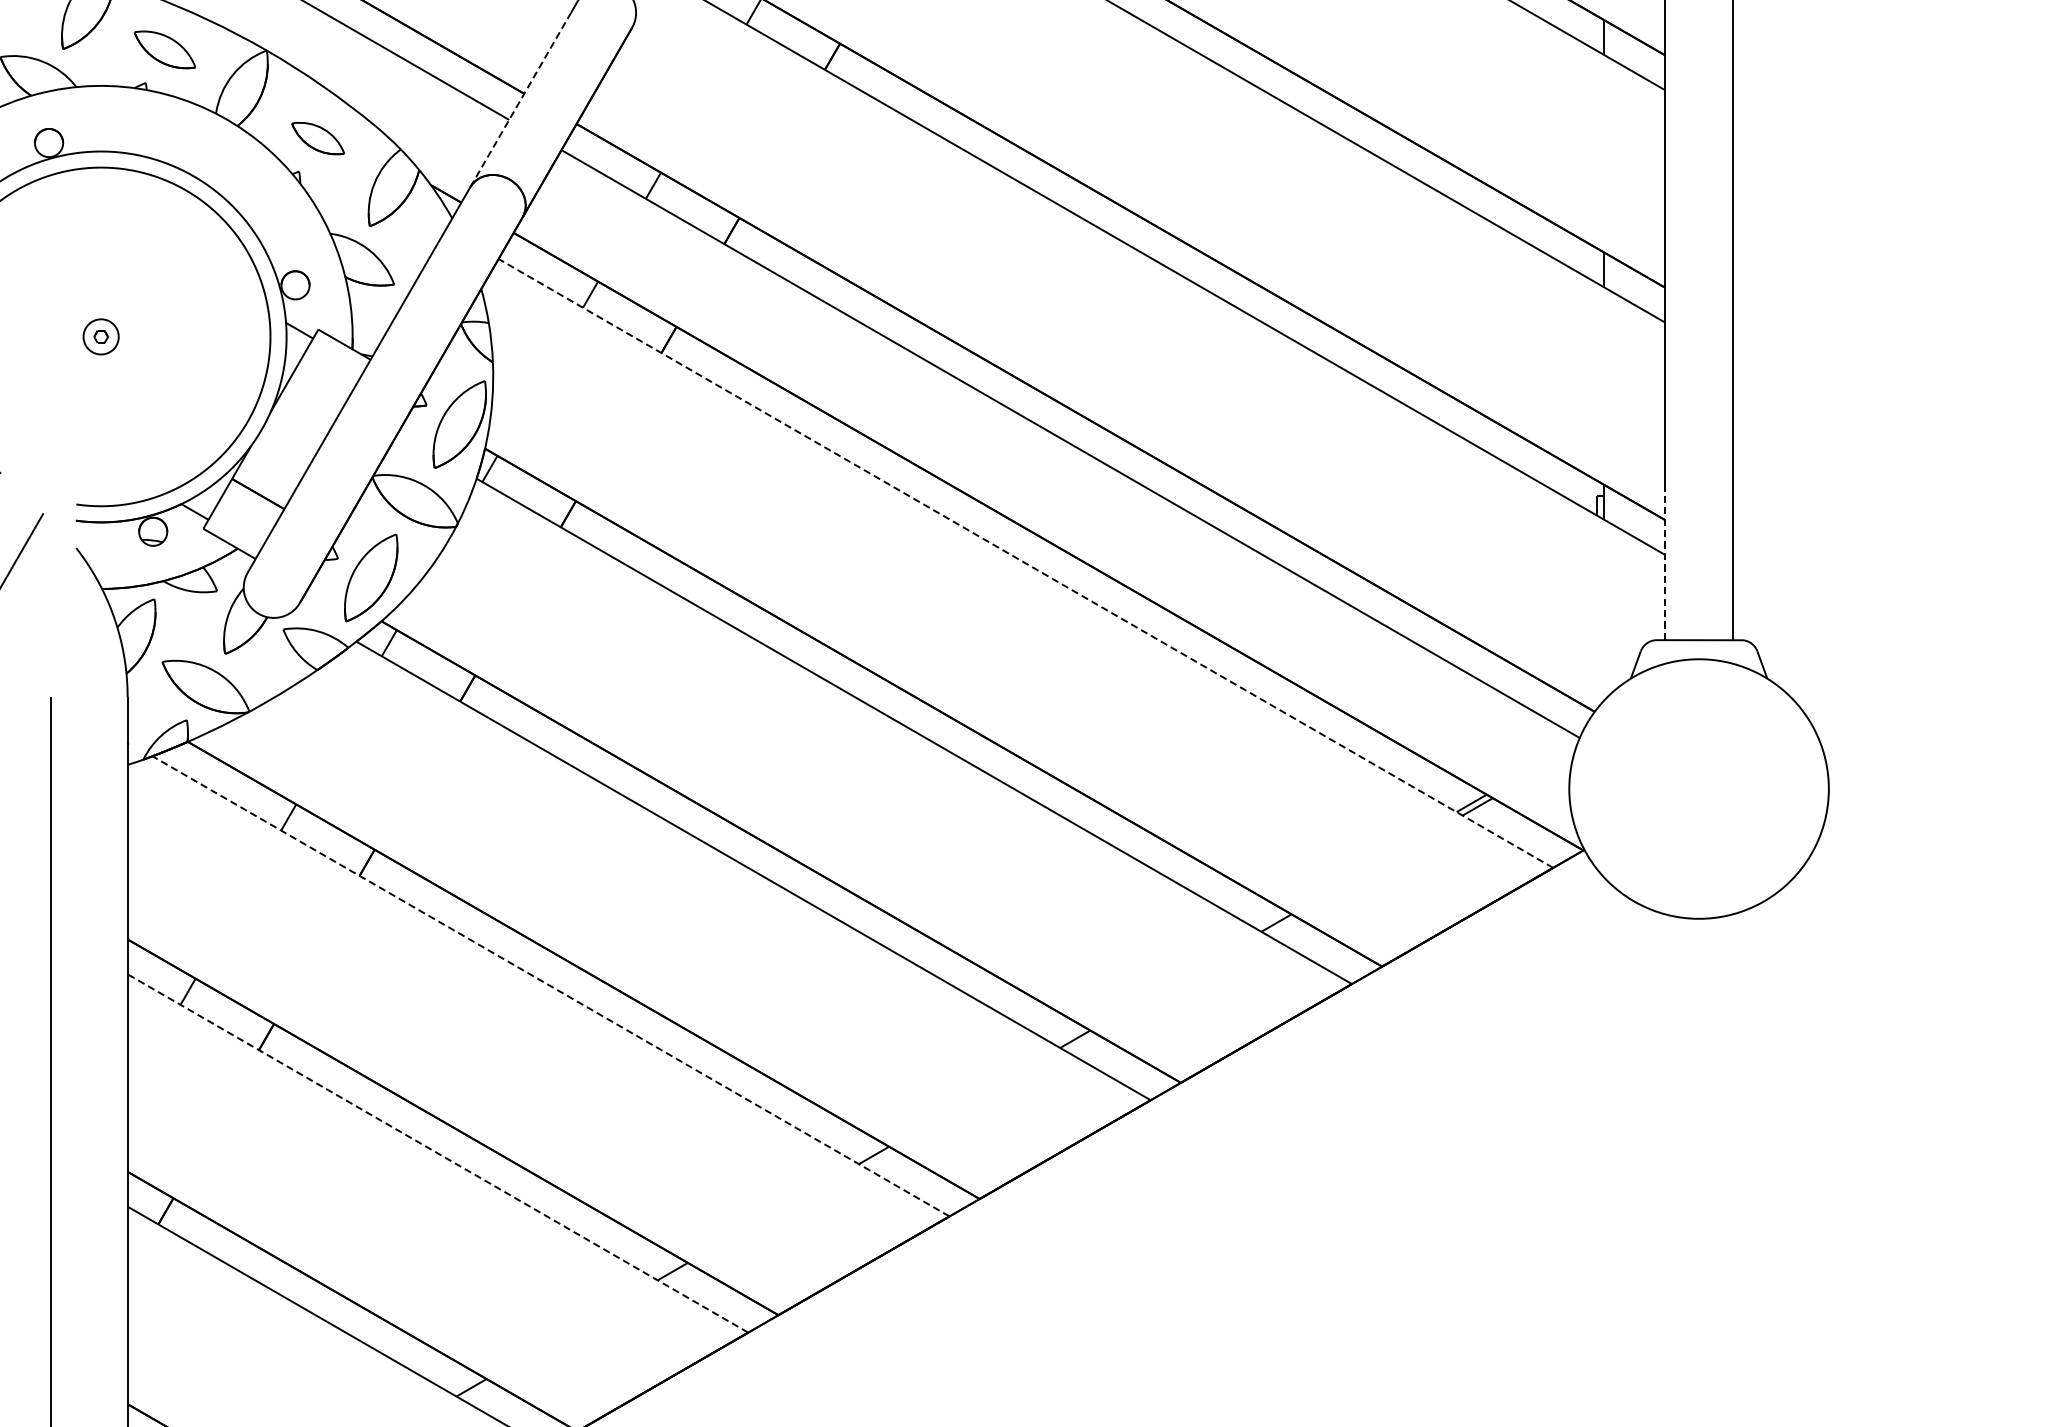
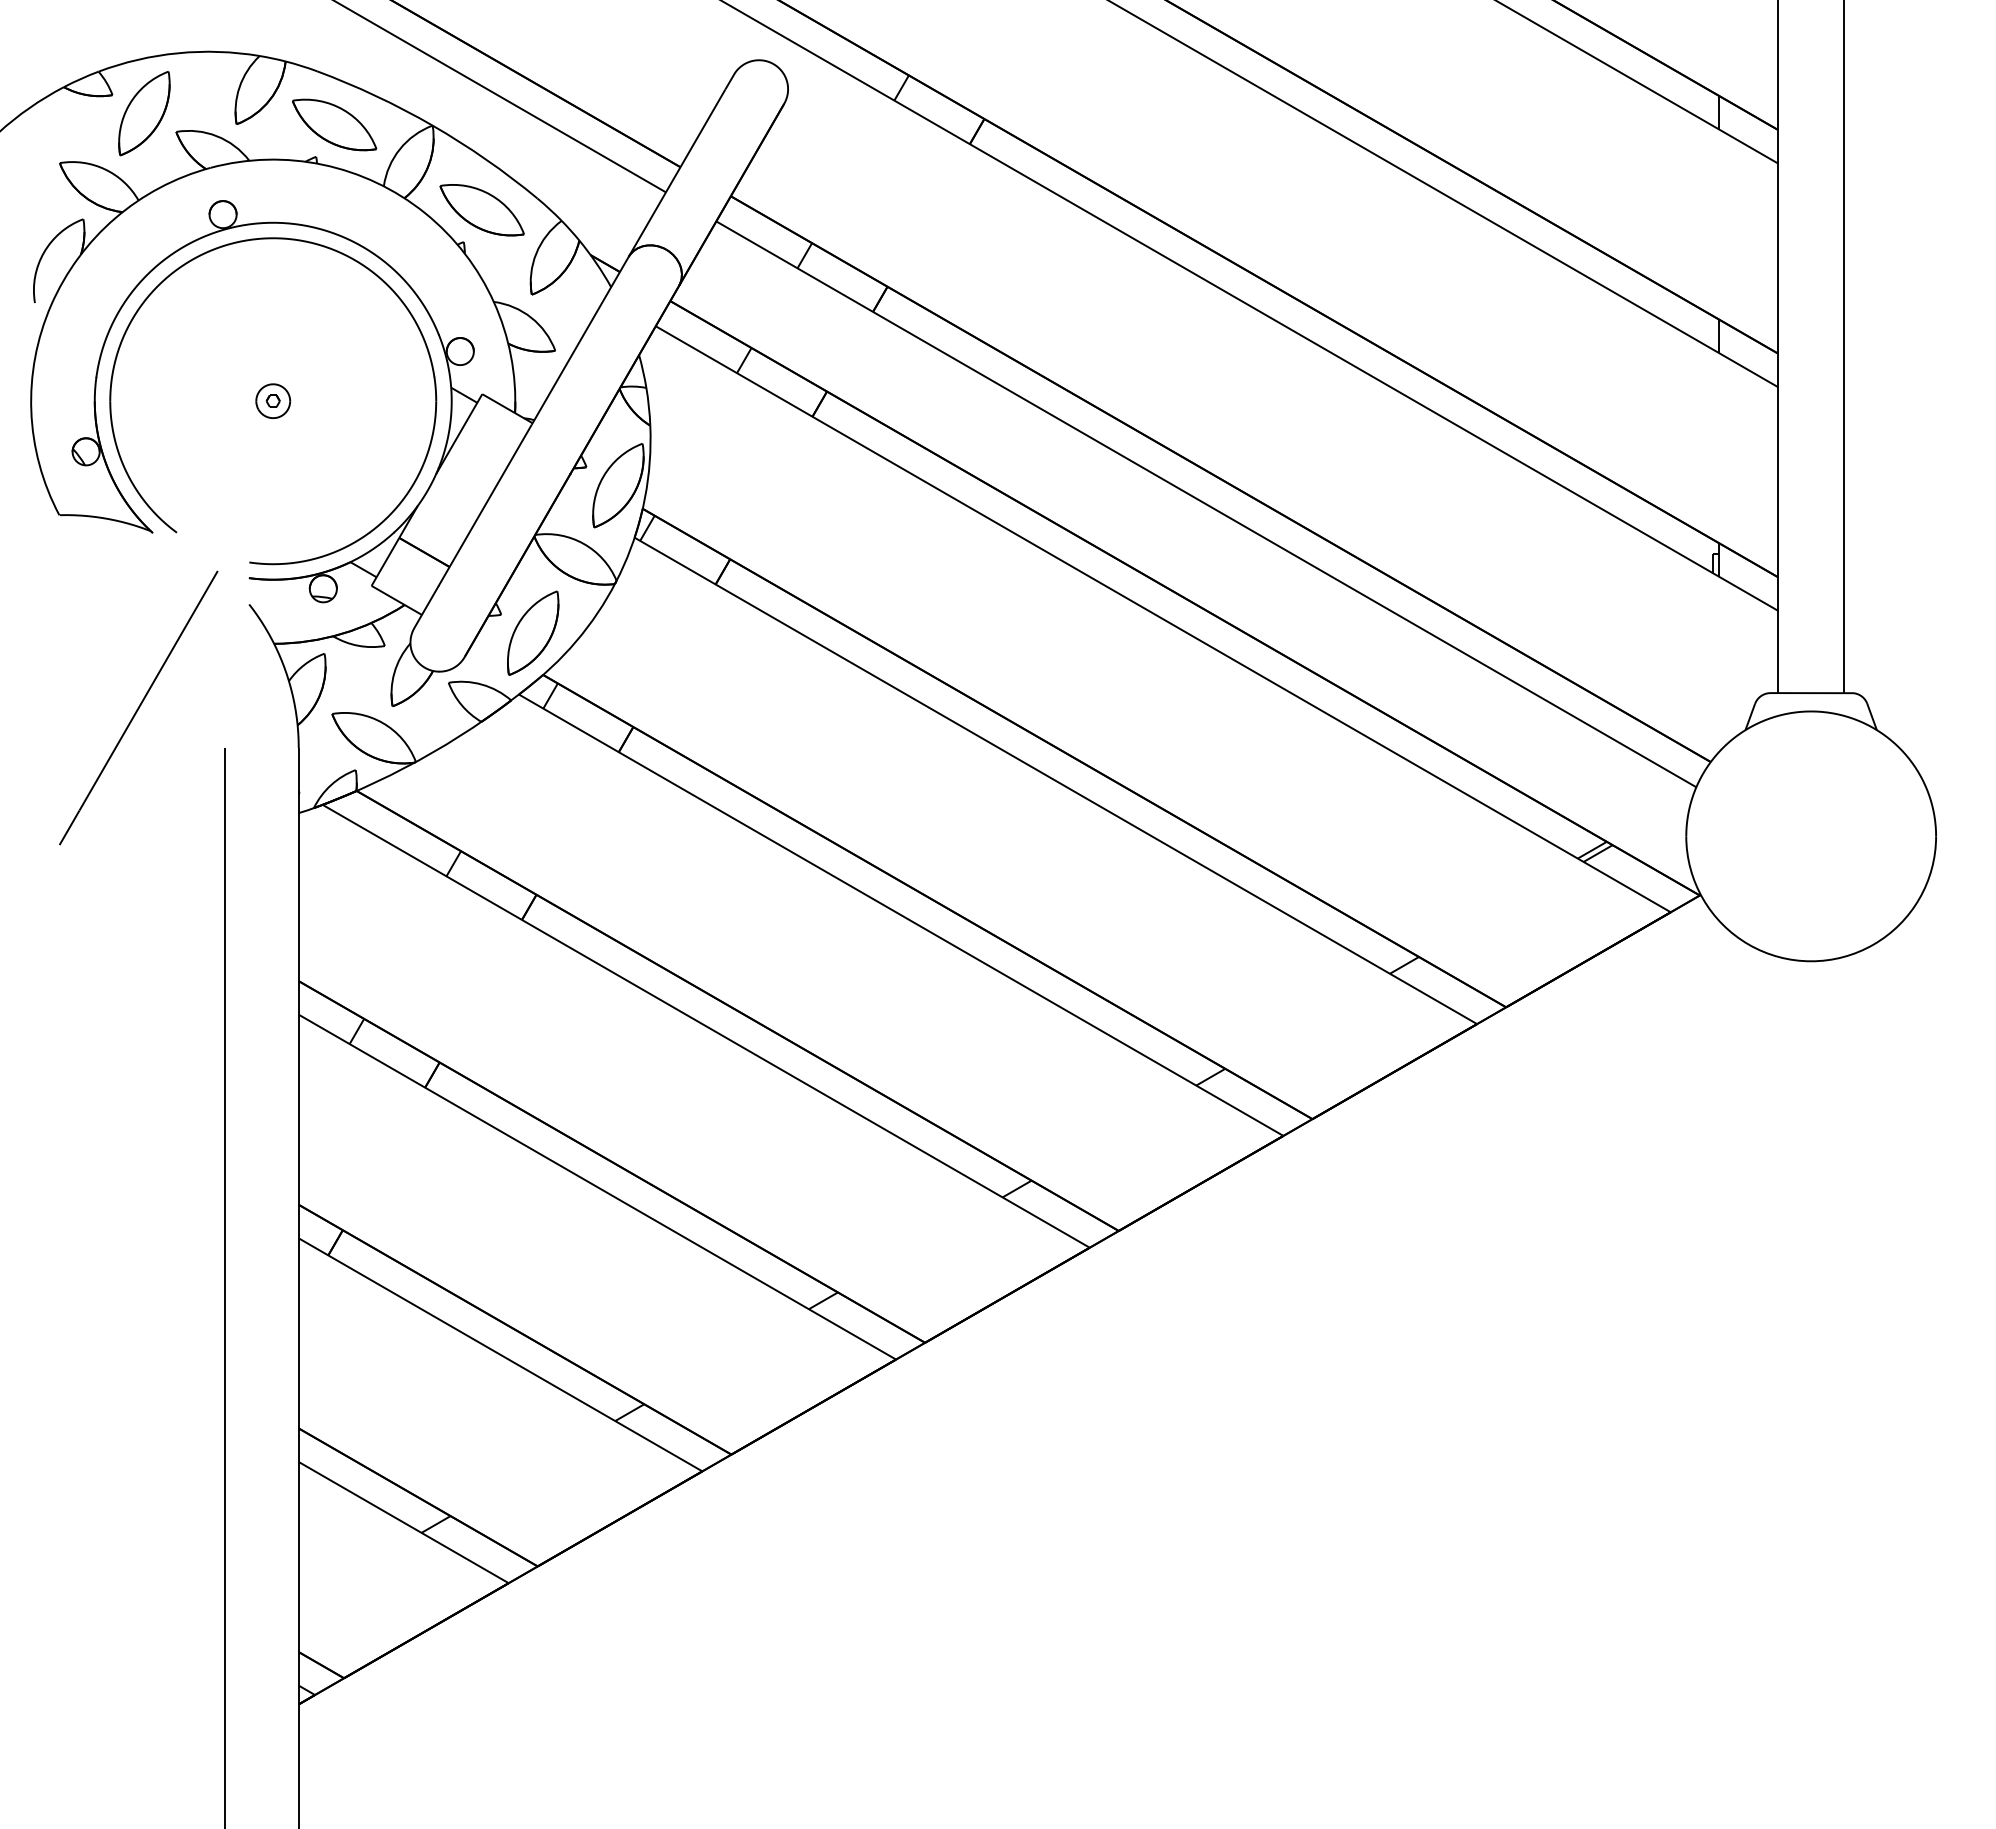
part: (164, 49) -> (334, 124), size x1.43
line: (521, 100) -> (677, 173), dashed -> solid
part: (317, 138) -> (481, 210), size x1.67
line: (1026, 563) -> (1163, 619), dashed -> solid
line: (1665, 563) -> (1778, 619), dashed -> solid
line: (551, 986) -> (706, 1026), dashed -> solid
line: (438, 1153) -> (597, 1187), dashed -> solid

